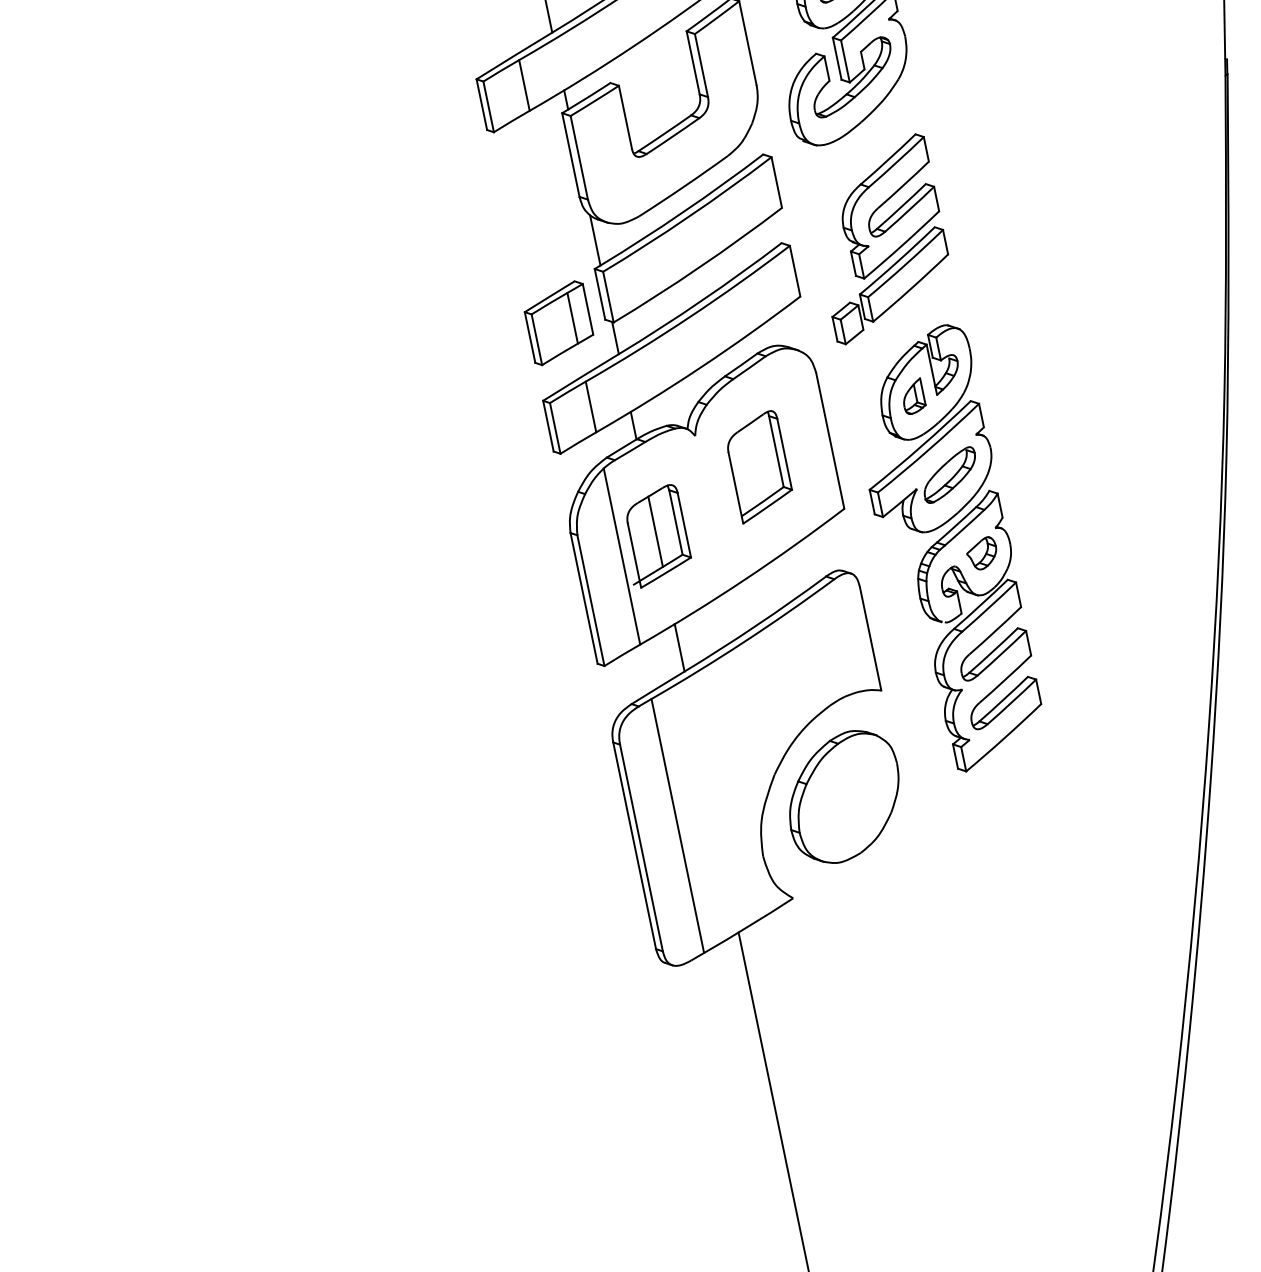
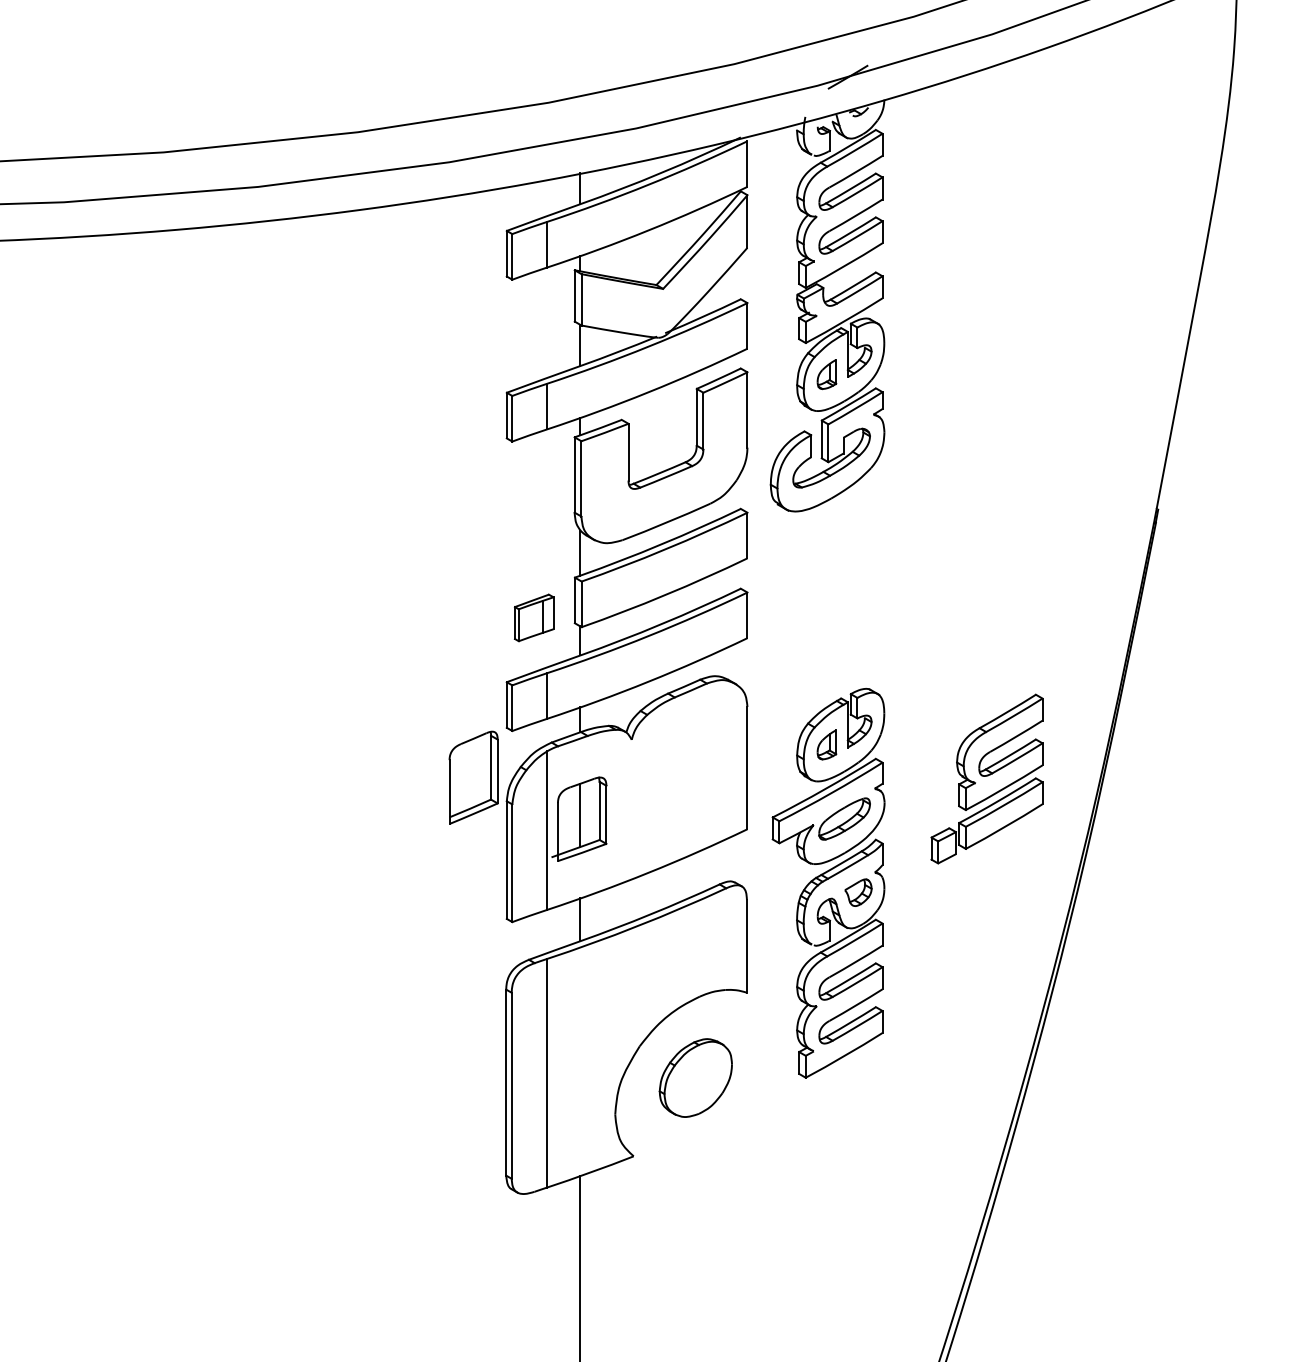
part: (879, 238) -> (986, 778), moved
part: (557, 322) -> (533, 617), size x0.7
part: (759, 466) -> (473, 777), moved
part: (843, 796) -> (695, 1077), size x0.7

